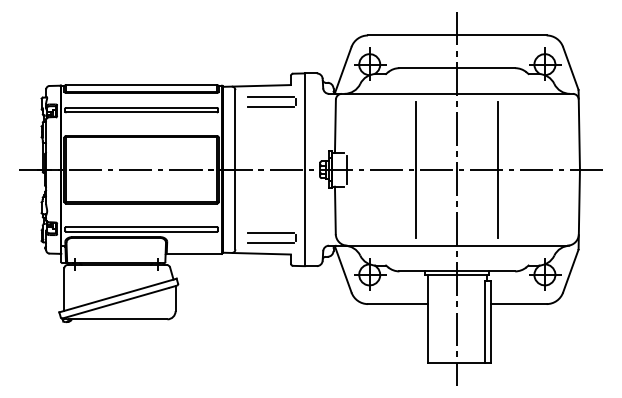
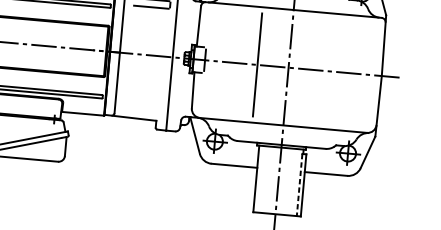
line: (498, 169) -> (319, 70), removed
part: (271, 237) -> (142, 106), removed
line: (485, 321) -> (299, 184), solid -> dashed

